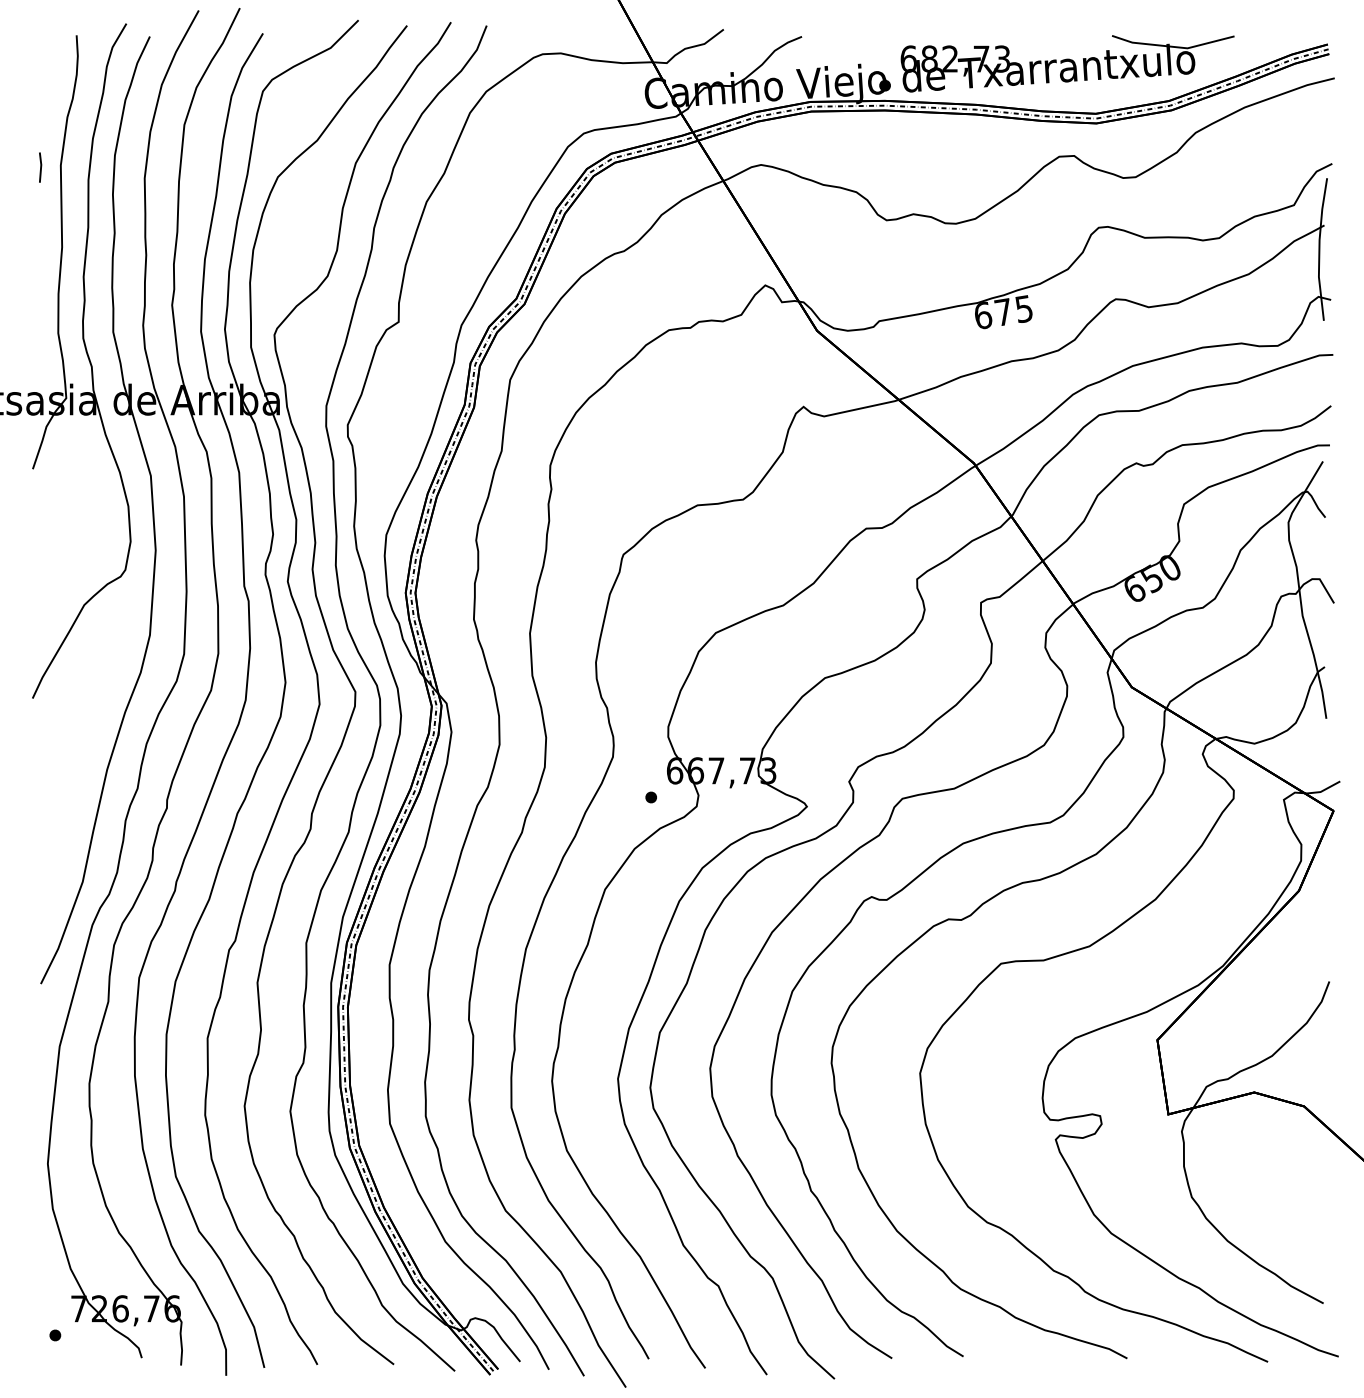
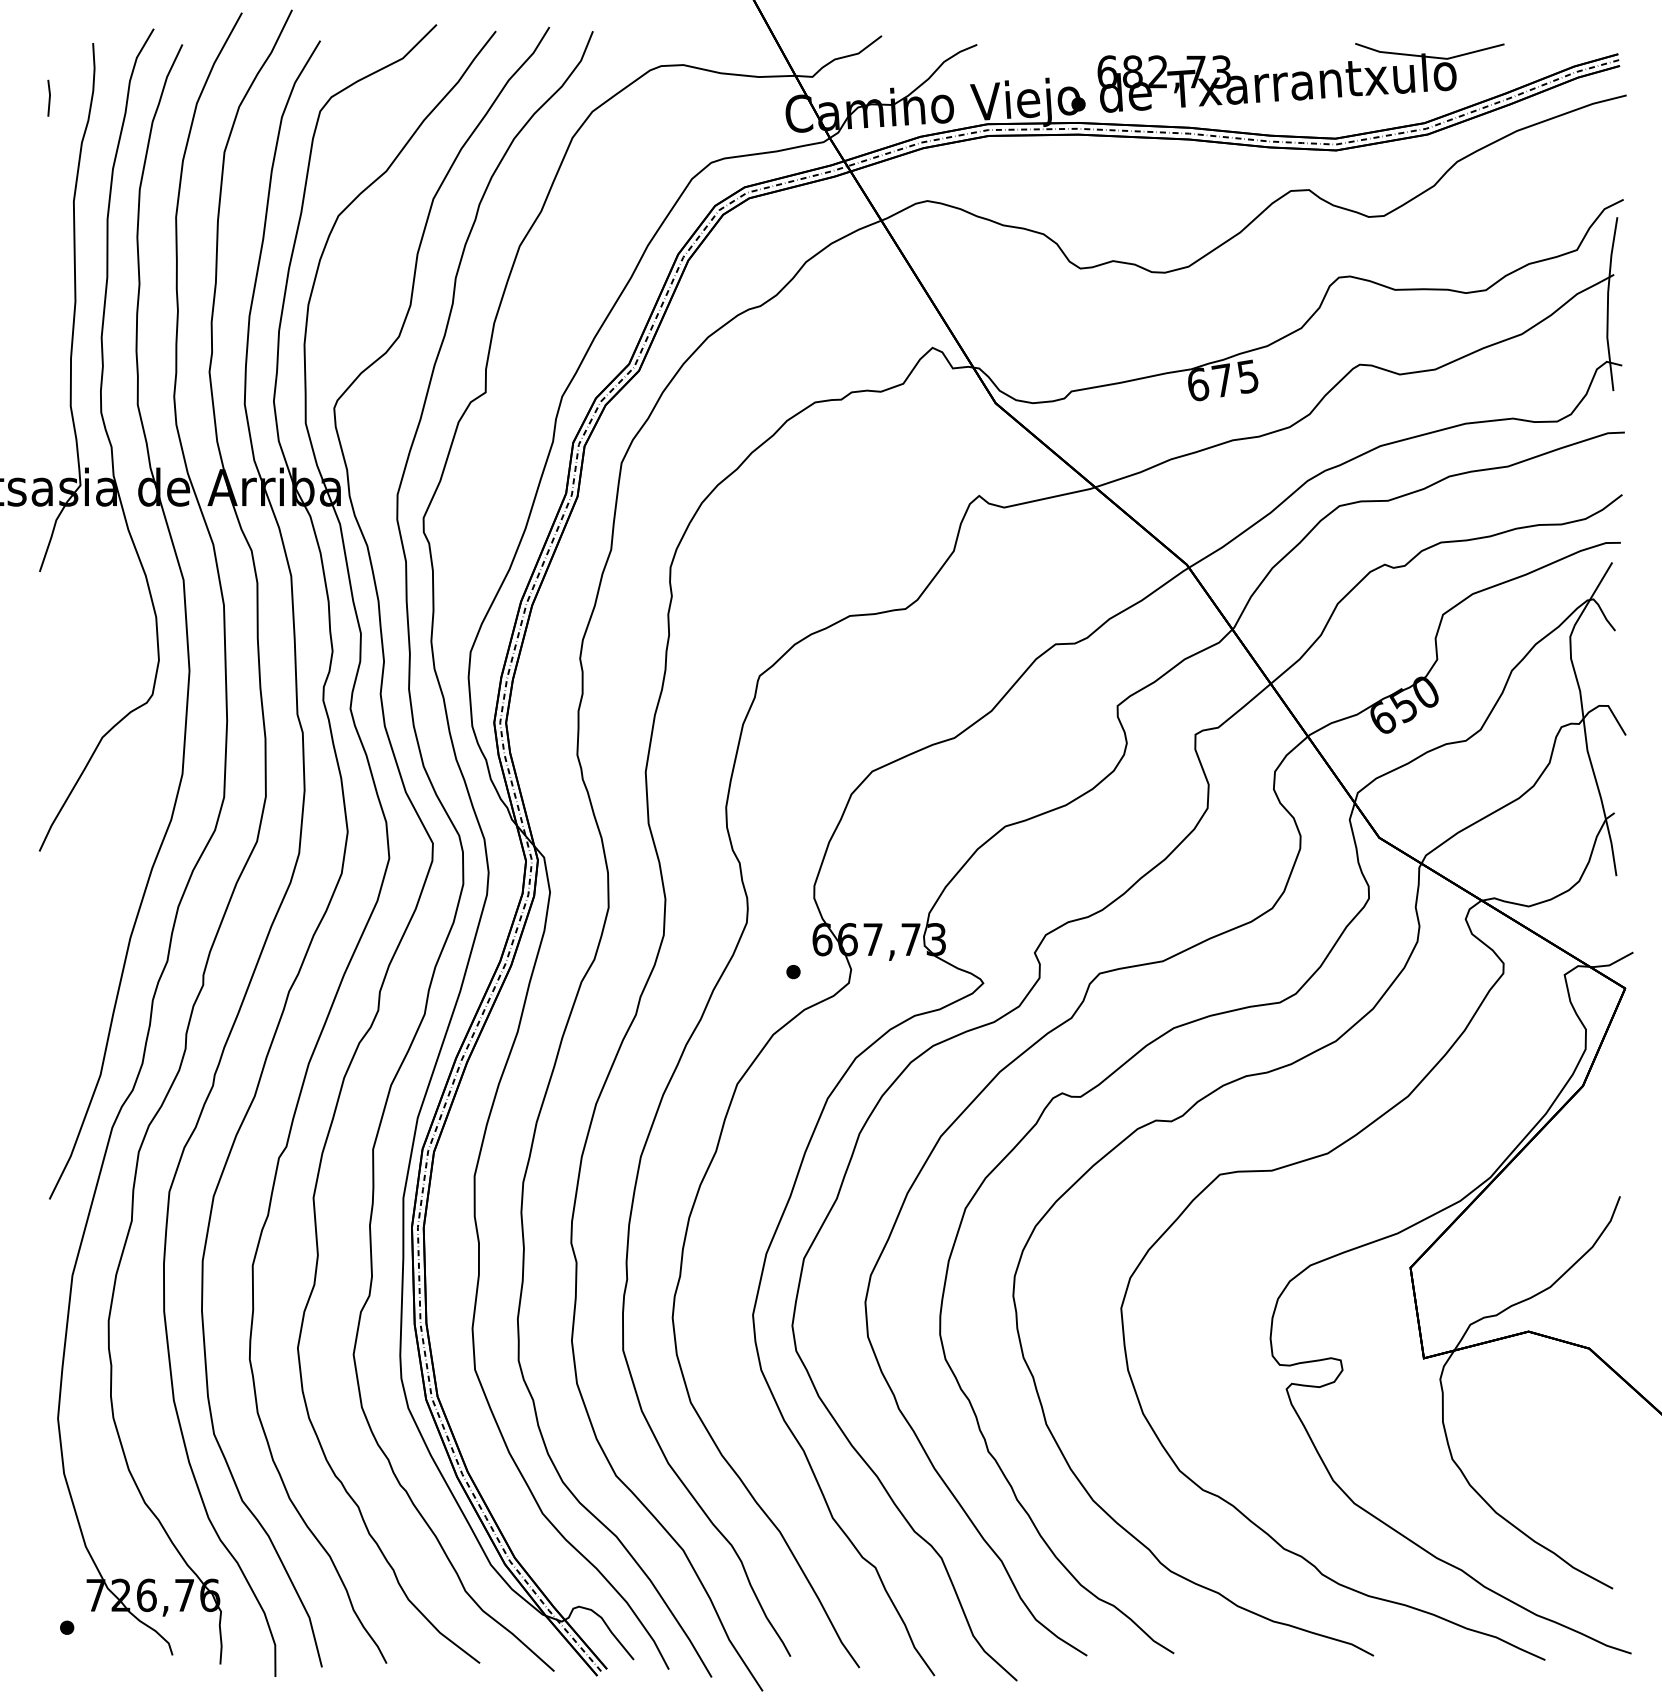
line: (40, 166) -> (49, 97), moved

